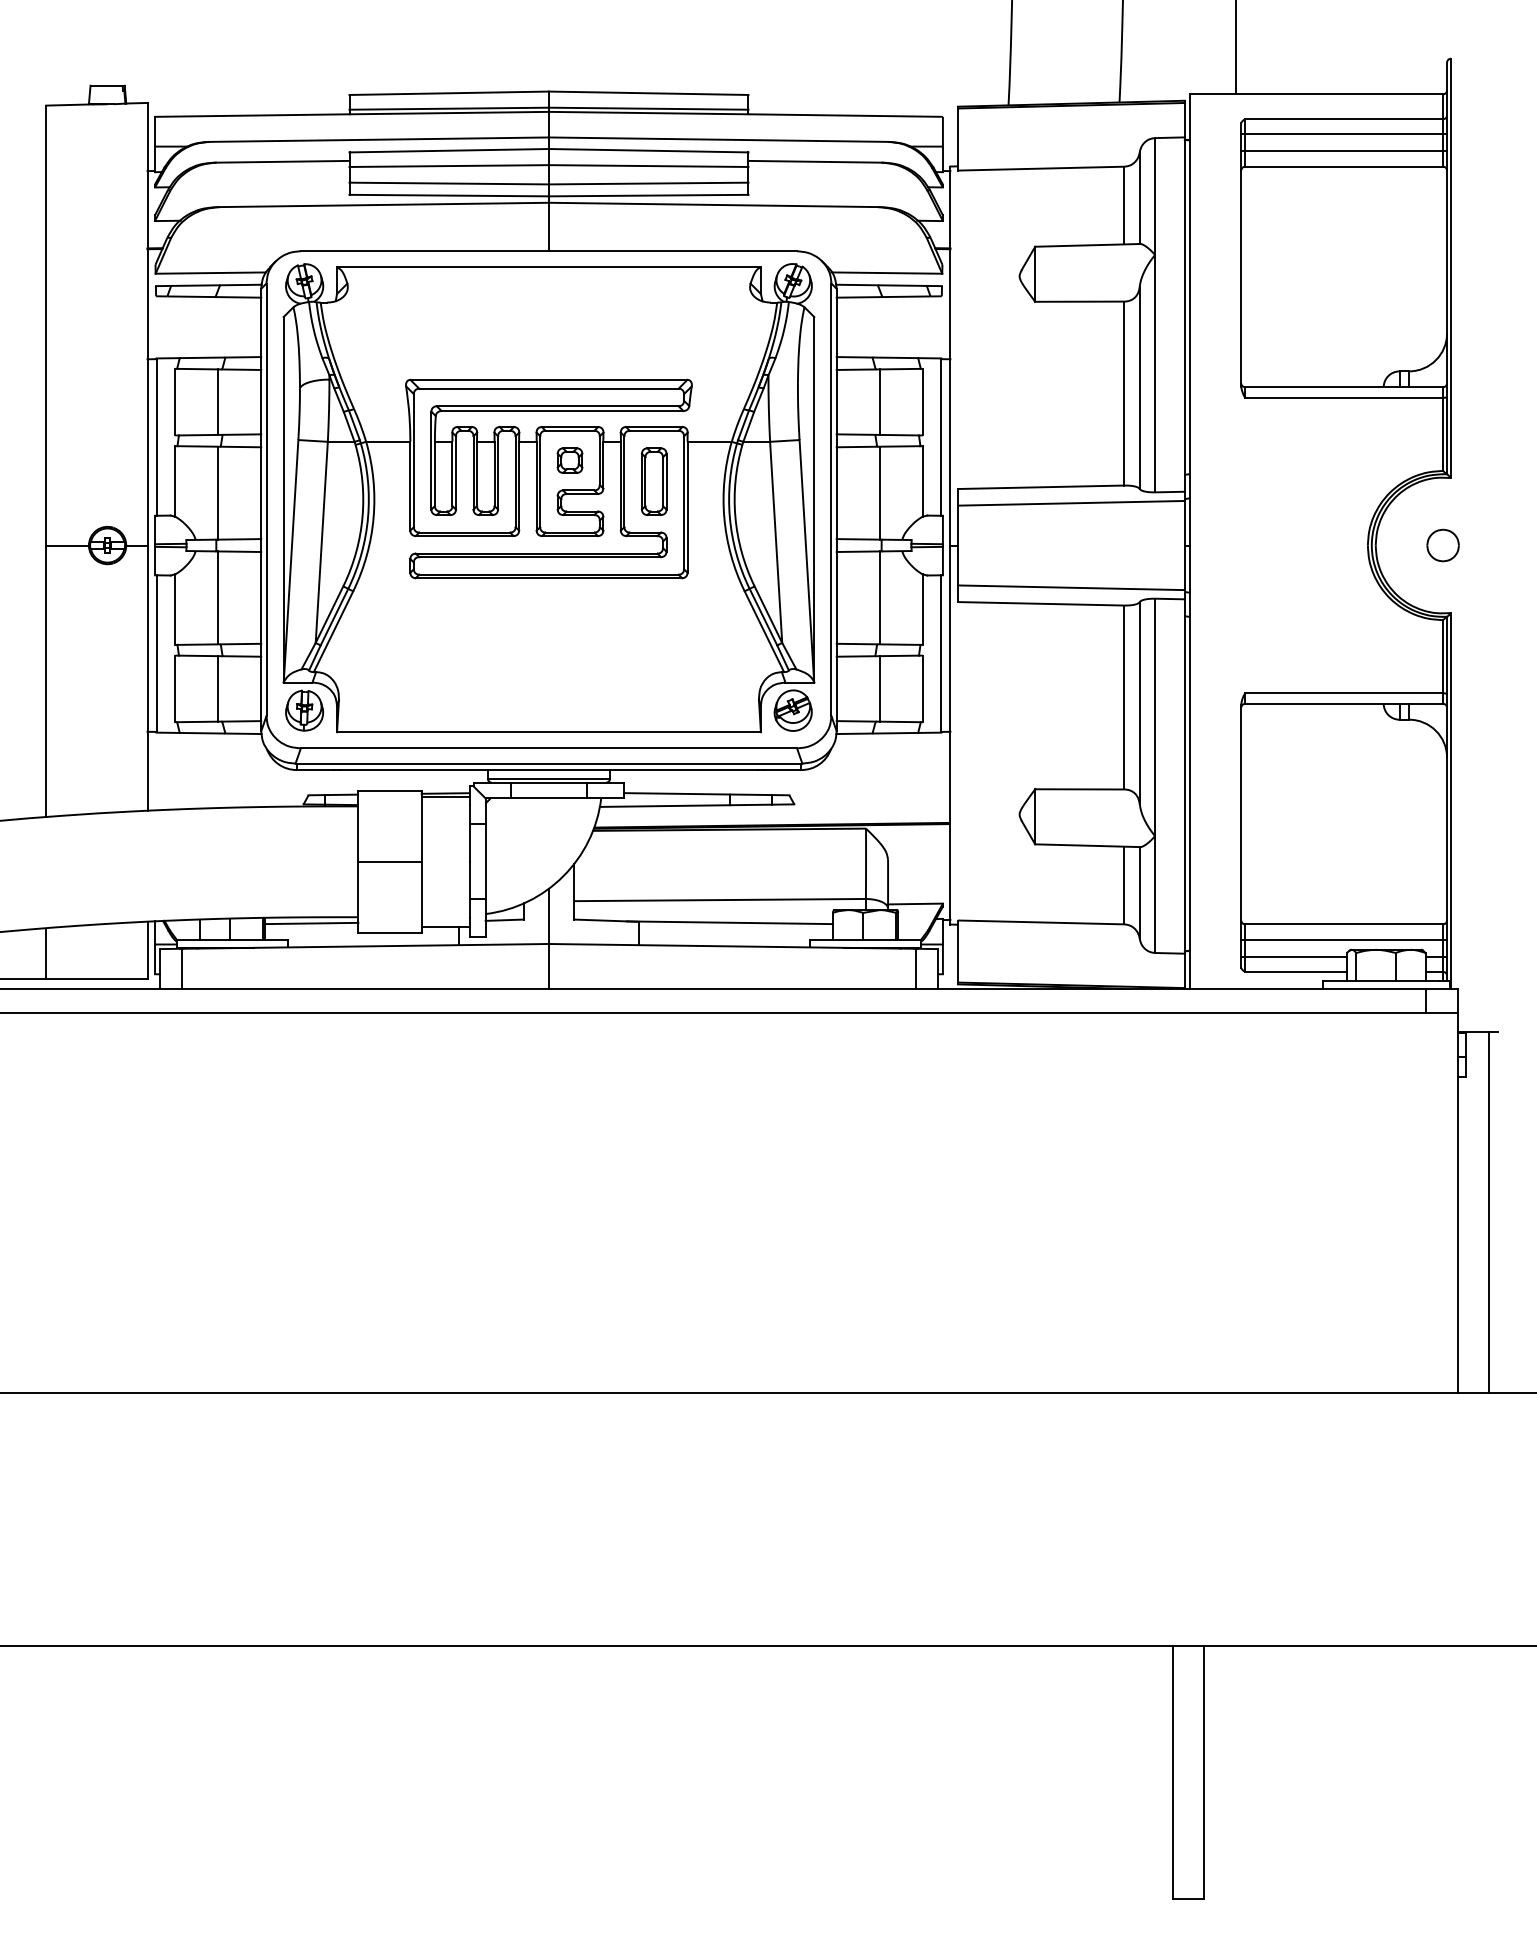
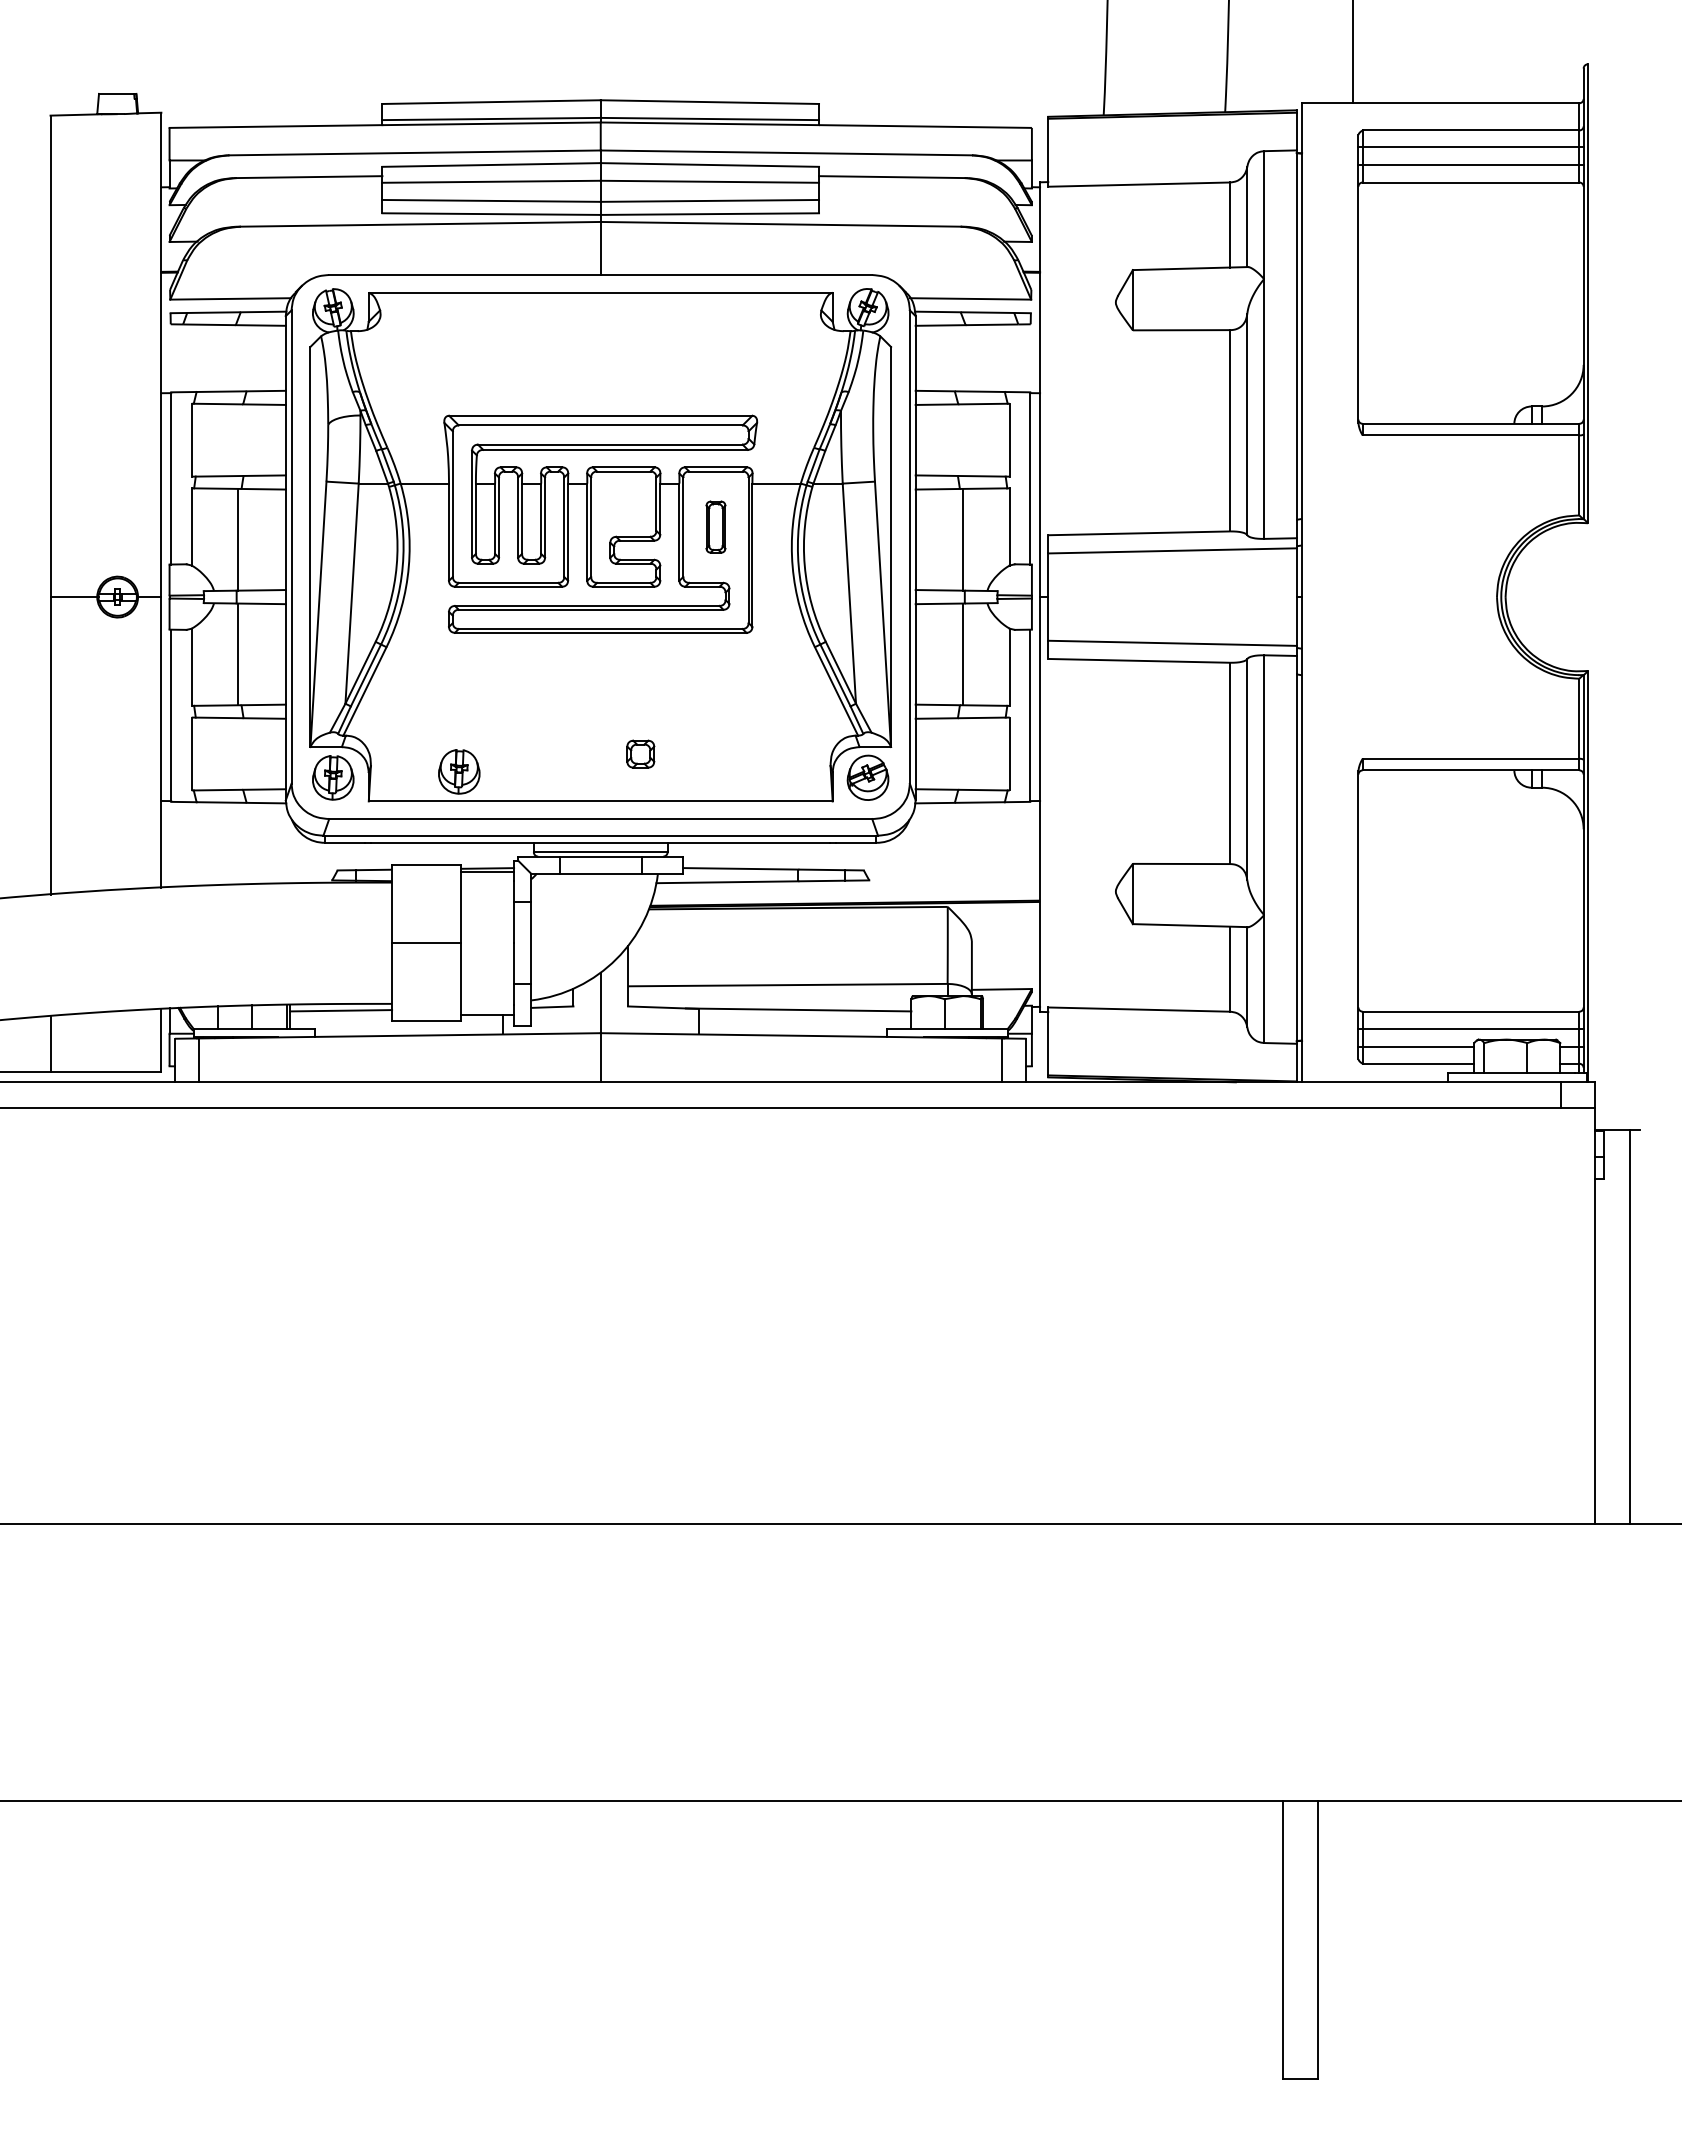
line: (217, 402) -> (238, 440), removed
line: (880, 402) -> (963, 440), removed
part: (569, 460) -> (640, 753), moved
part: (653, 481) -> (715, 526), size x0.7
part: (1443, 544) -> (1579, 596), removed
line: (217, 688) -> (238, 753), removed
line: (880, 688) -> (963, 753), removed
part: (419, 704) -> (459, 771), added

